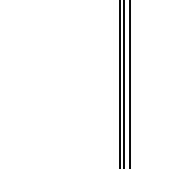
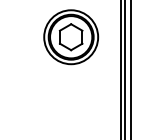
part: (70, 37) -> (71, 37), added

